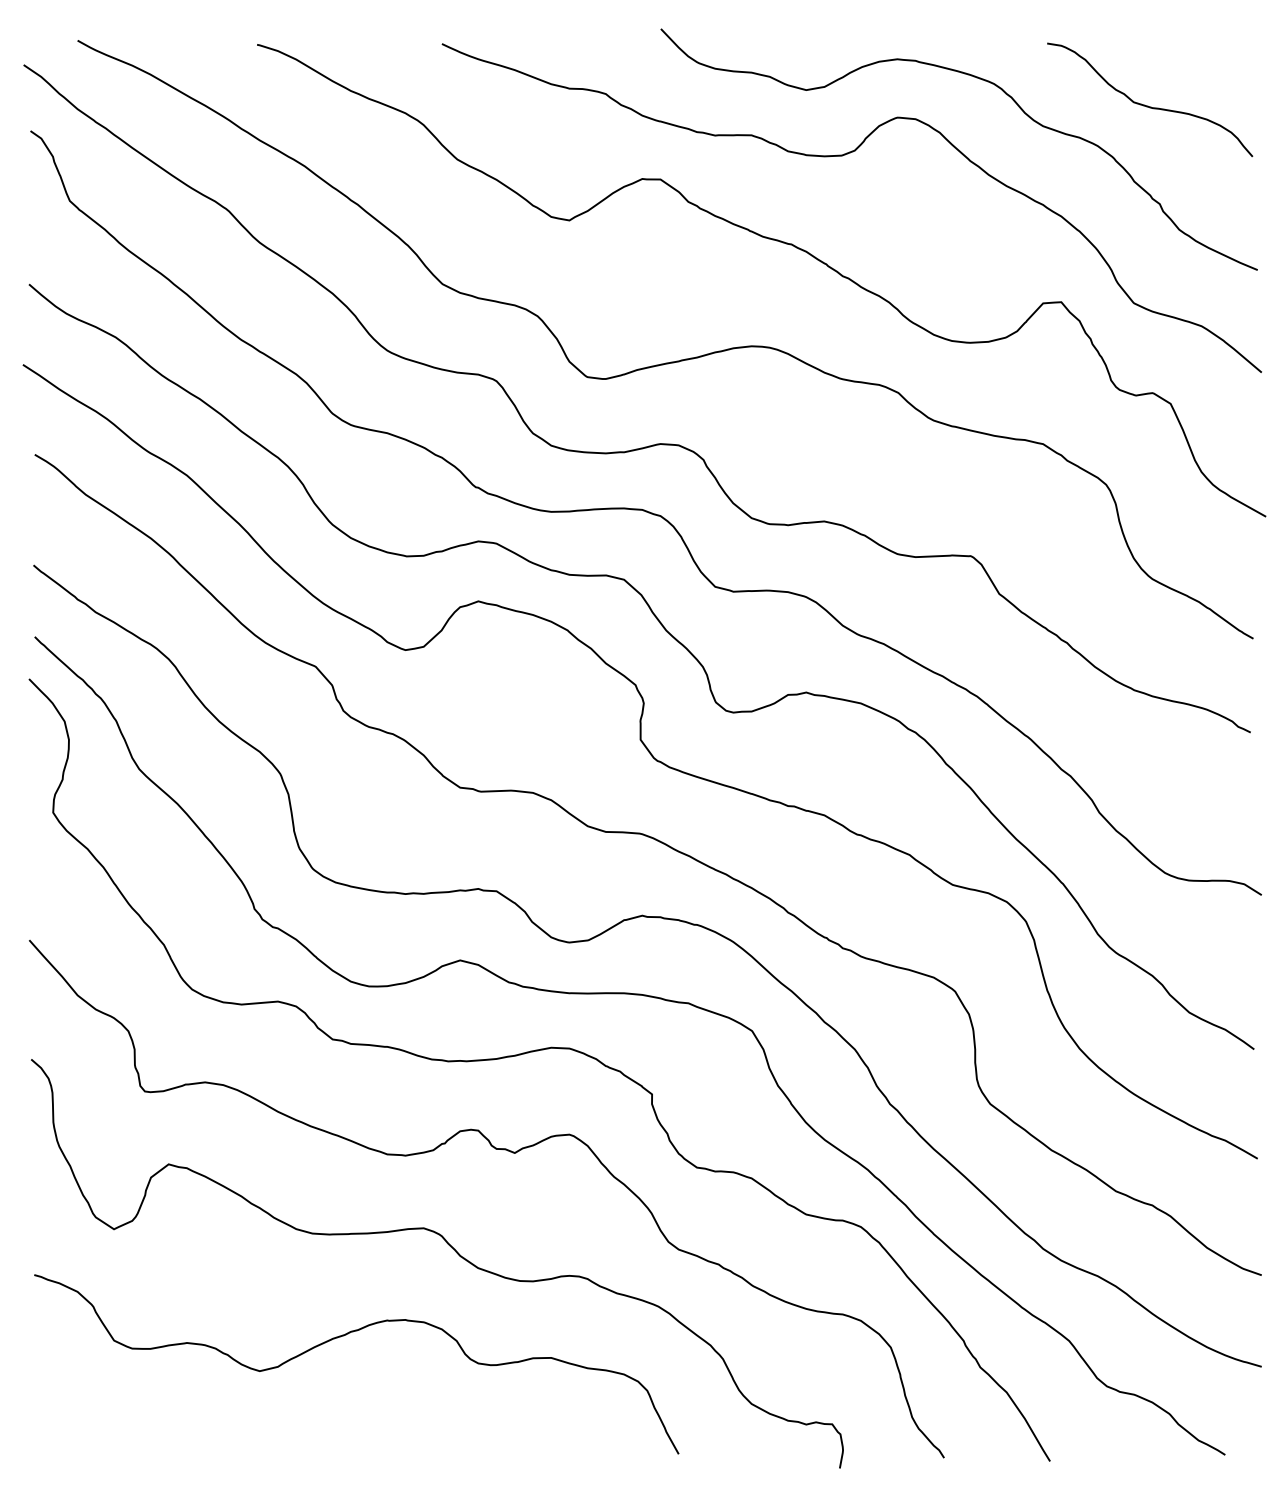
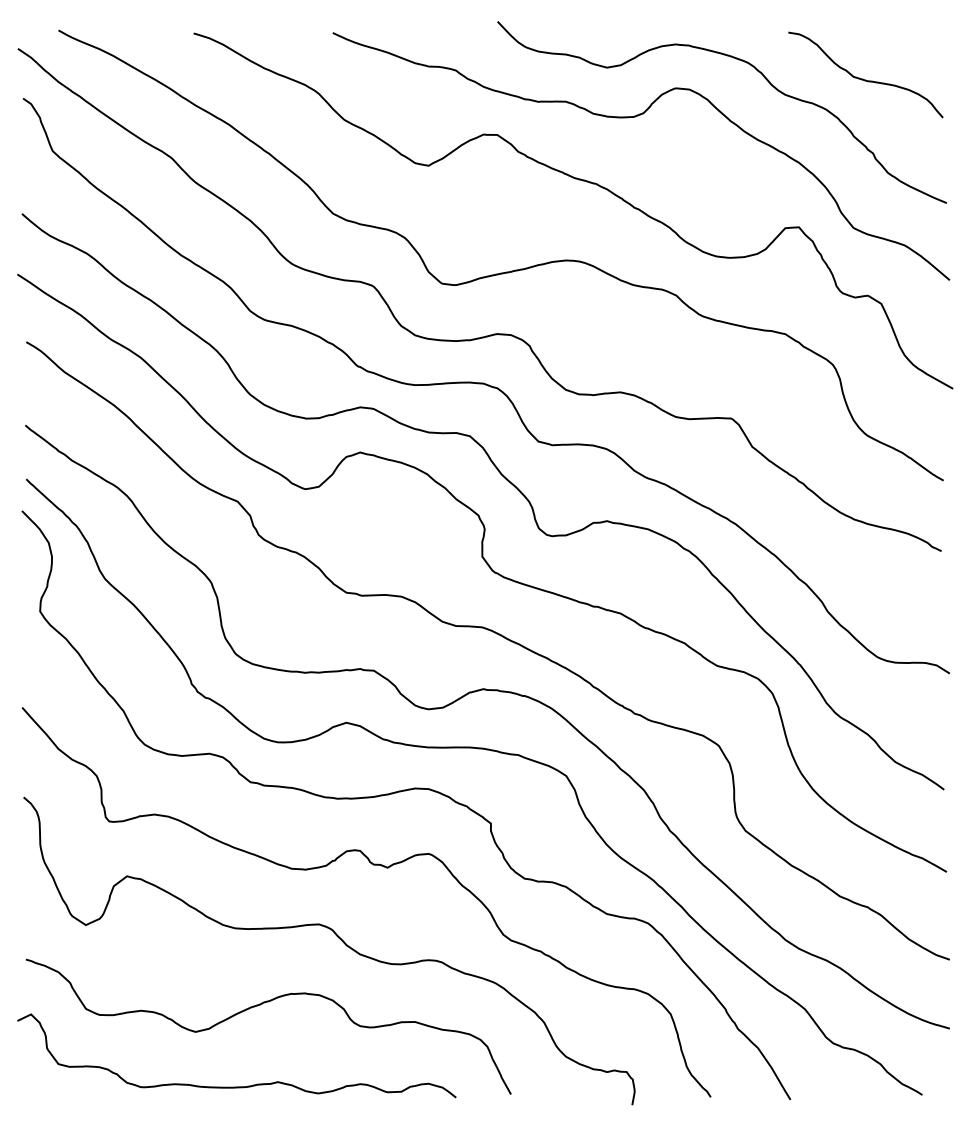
curve: (314, 1443) -> (236, 1086), added

